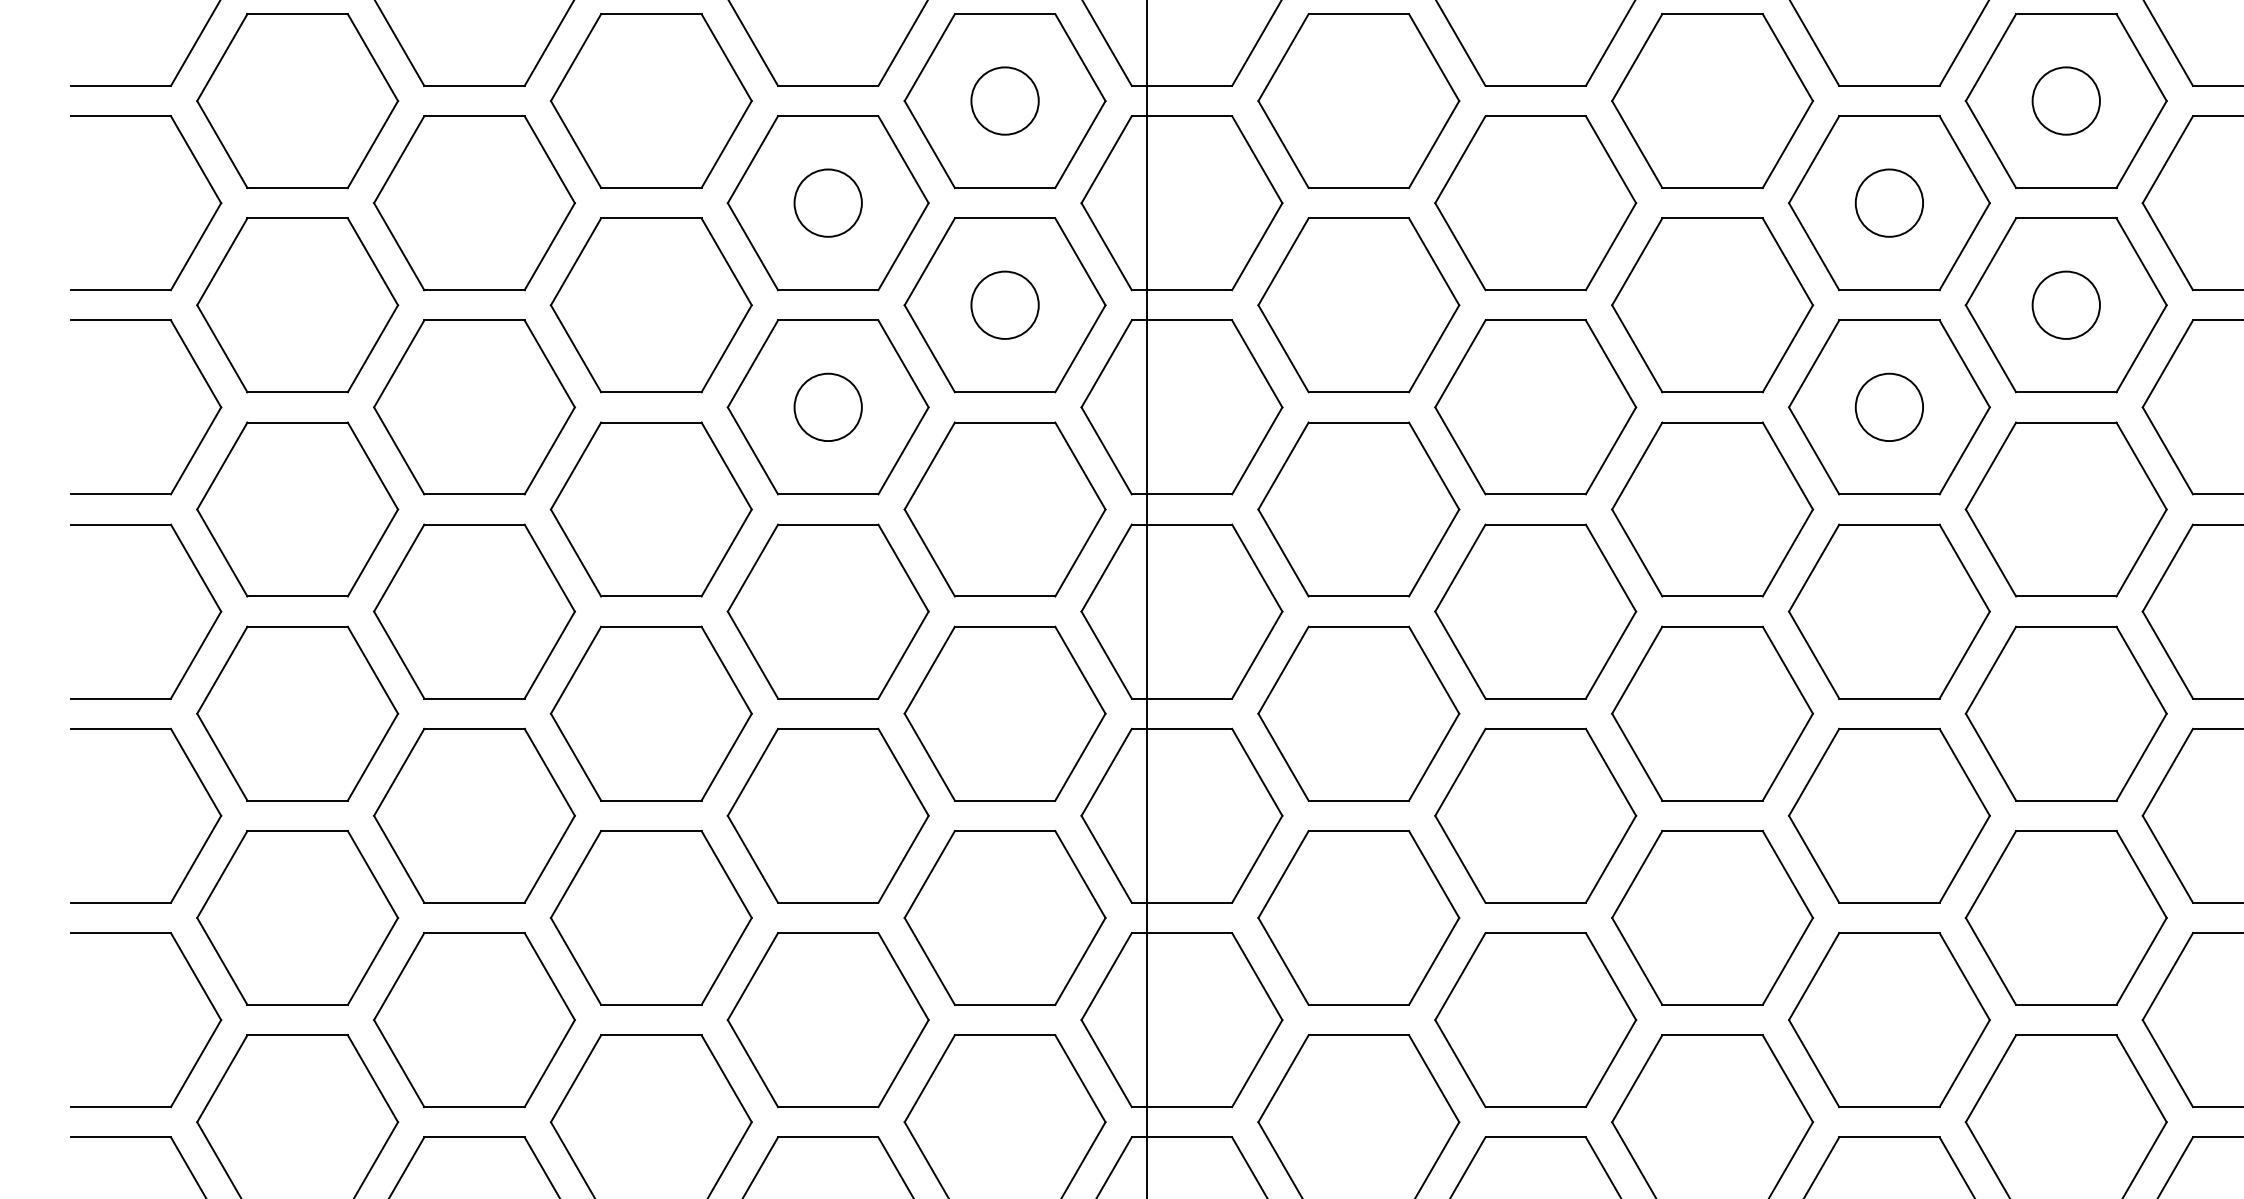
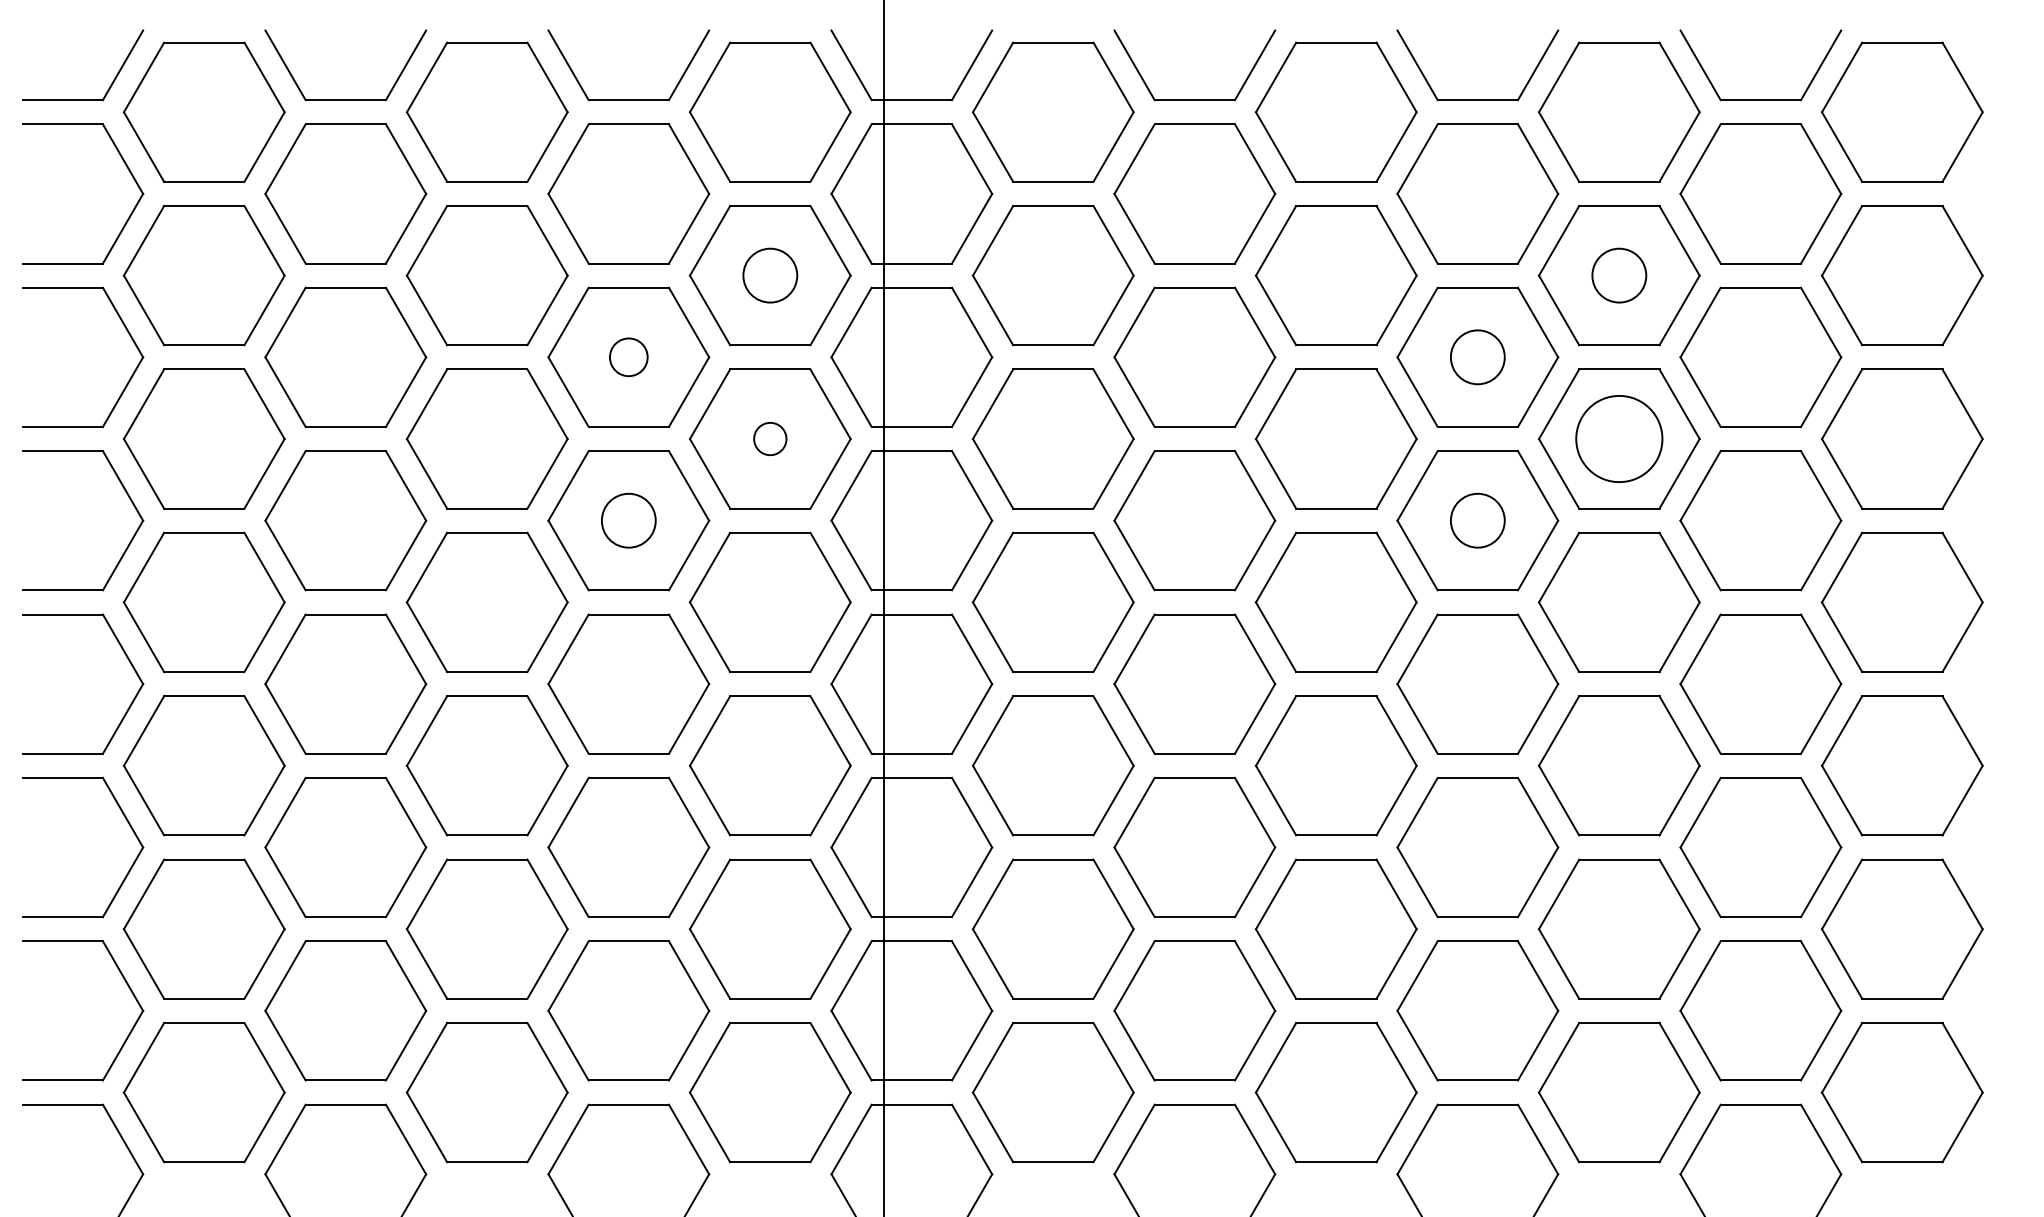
circle: (827, 203) -> (628, 357), size x0.7
circle: (1005, 304) -> (770, 438), size x0.6
circle: (2066, 304) -> (1619, 438), size x1.6

